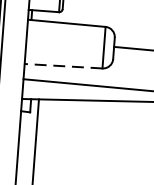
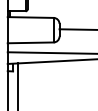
line: (63, 65) -> (30, 42), dashed -> solid

